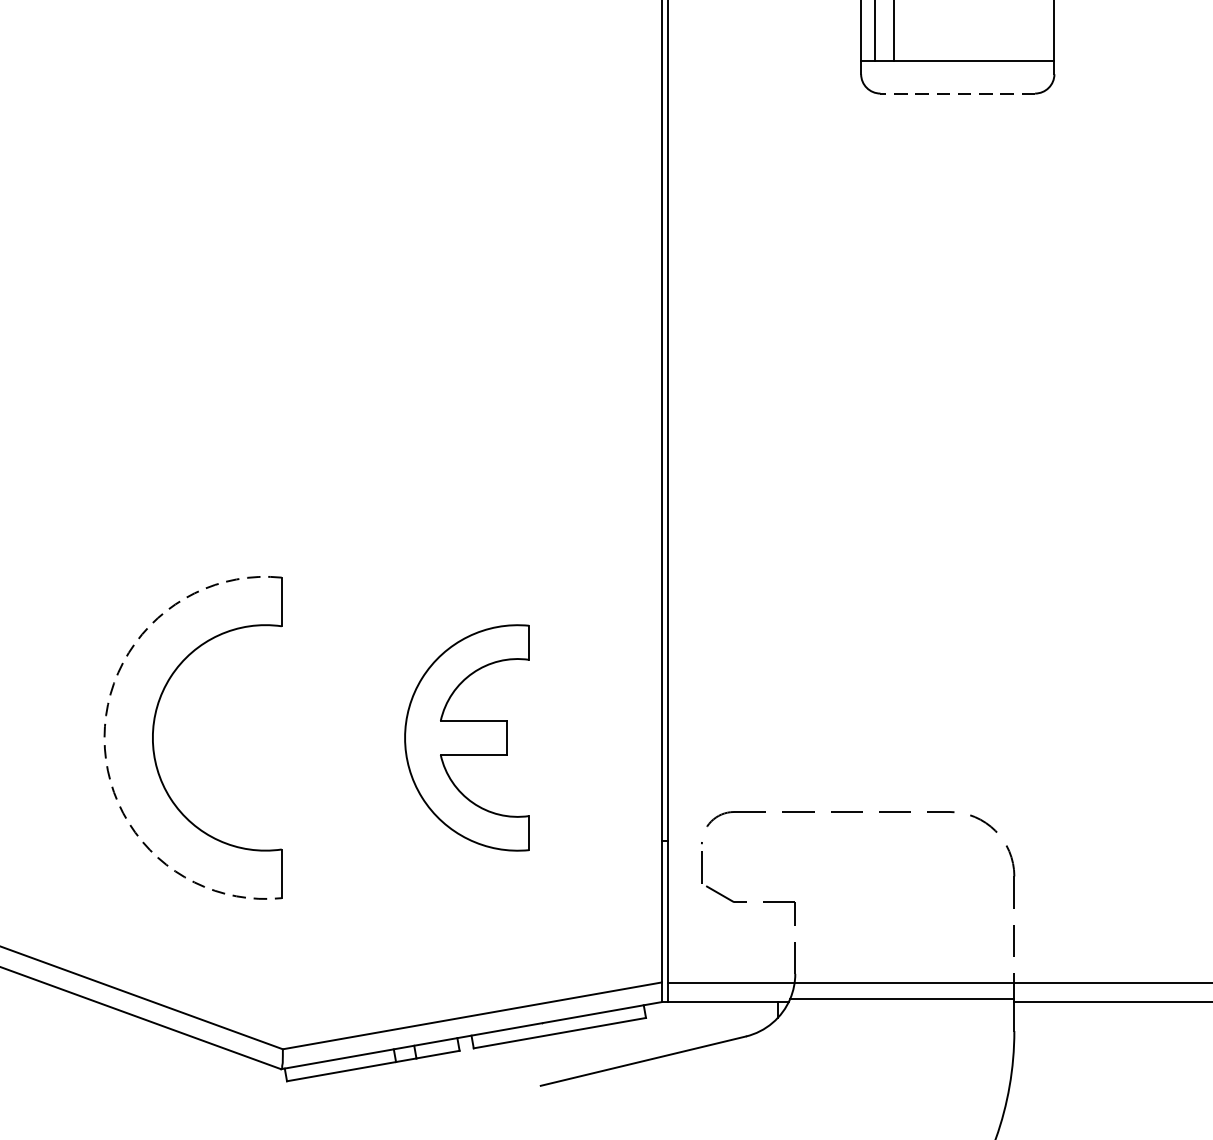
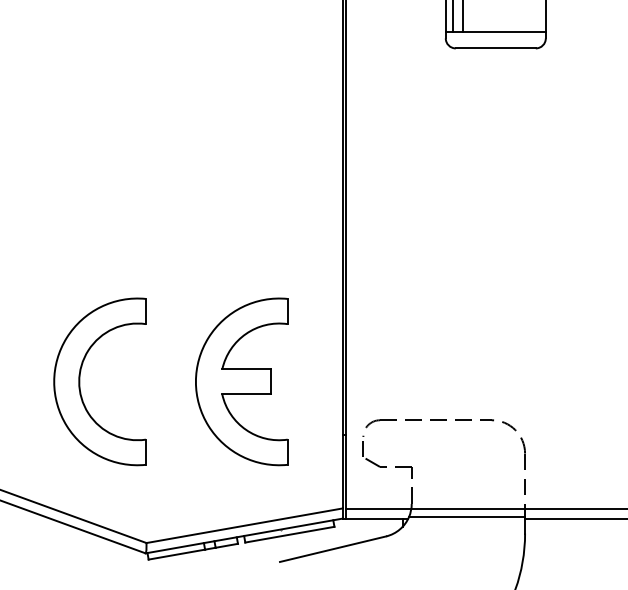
line: (957, 93) -> (495, 48), dashed -> solid
arc: (105, 737) -> (54, 381), dashed -> solid
part: (466, 737) -> (241, 381), size x1.43

